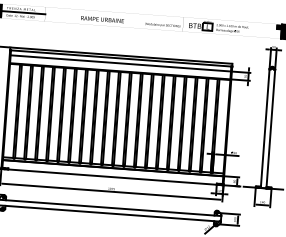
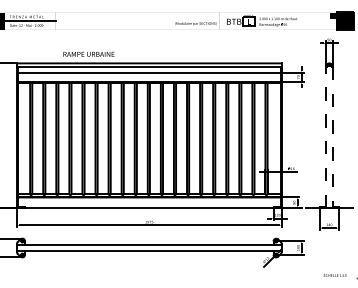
text: (102, 19) -> (88, 54), moved
line: (265, 128) -> (326, 137), solid -> dashed
line: (270, 129) -> (332, 137), solid -> dashed

